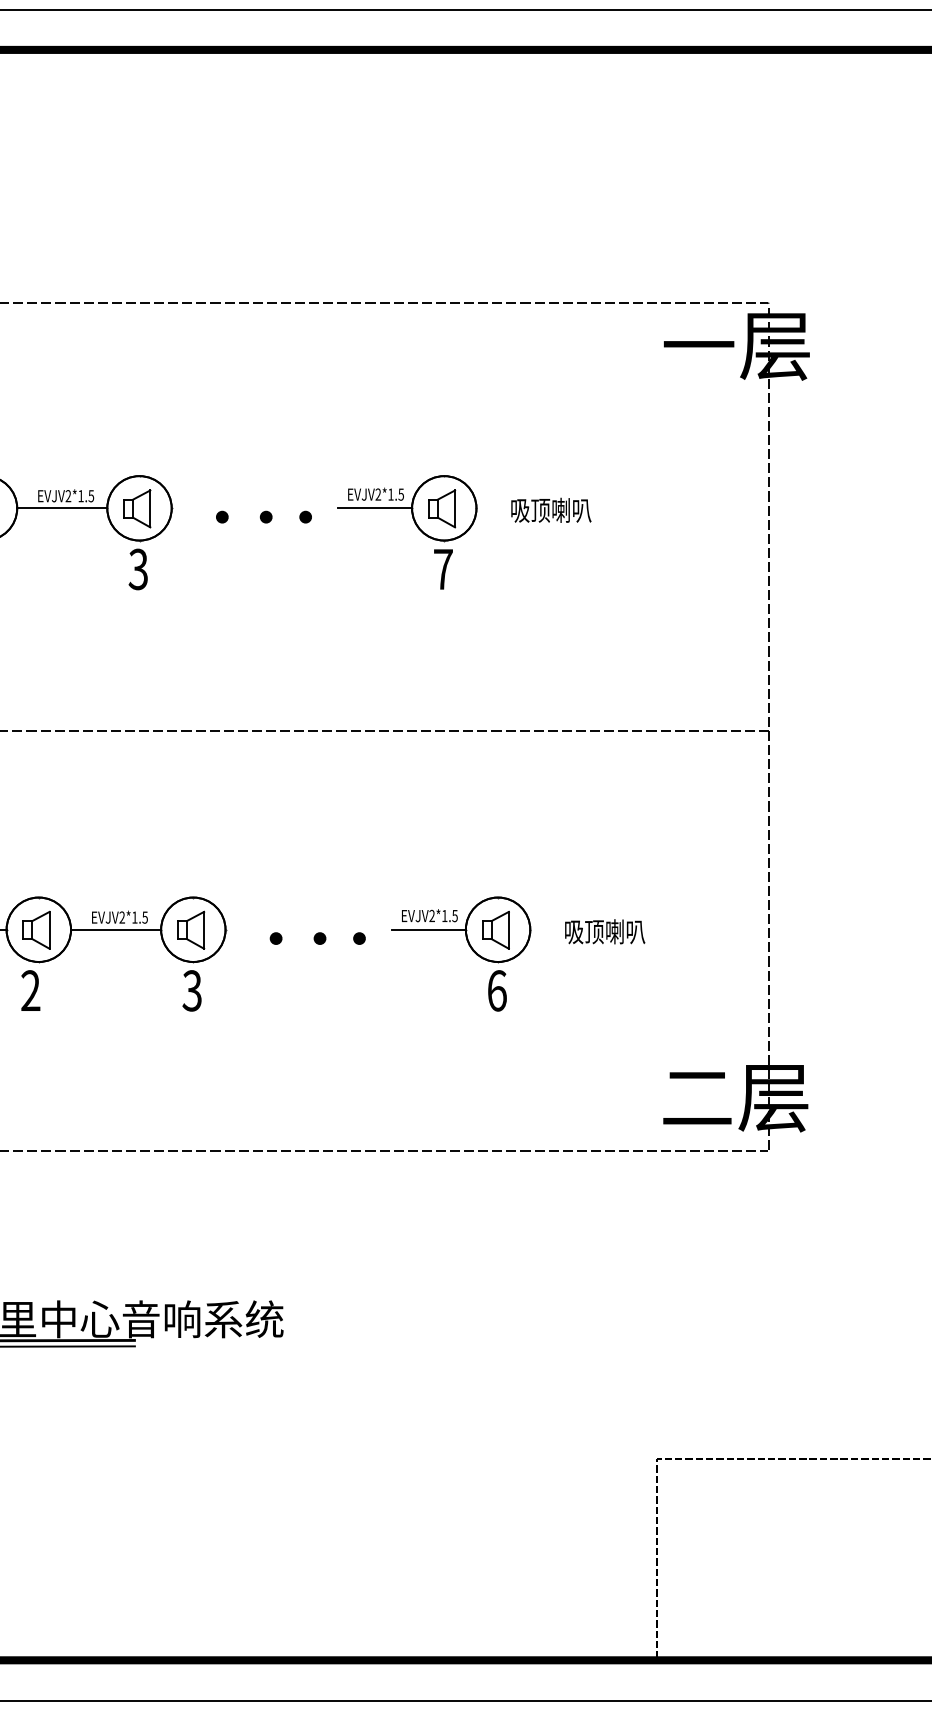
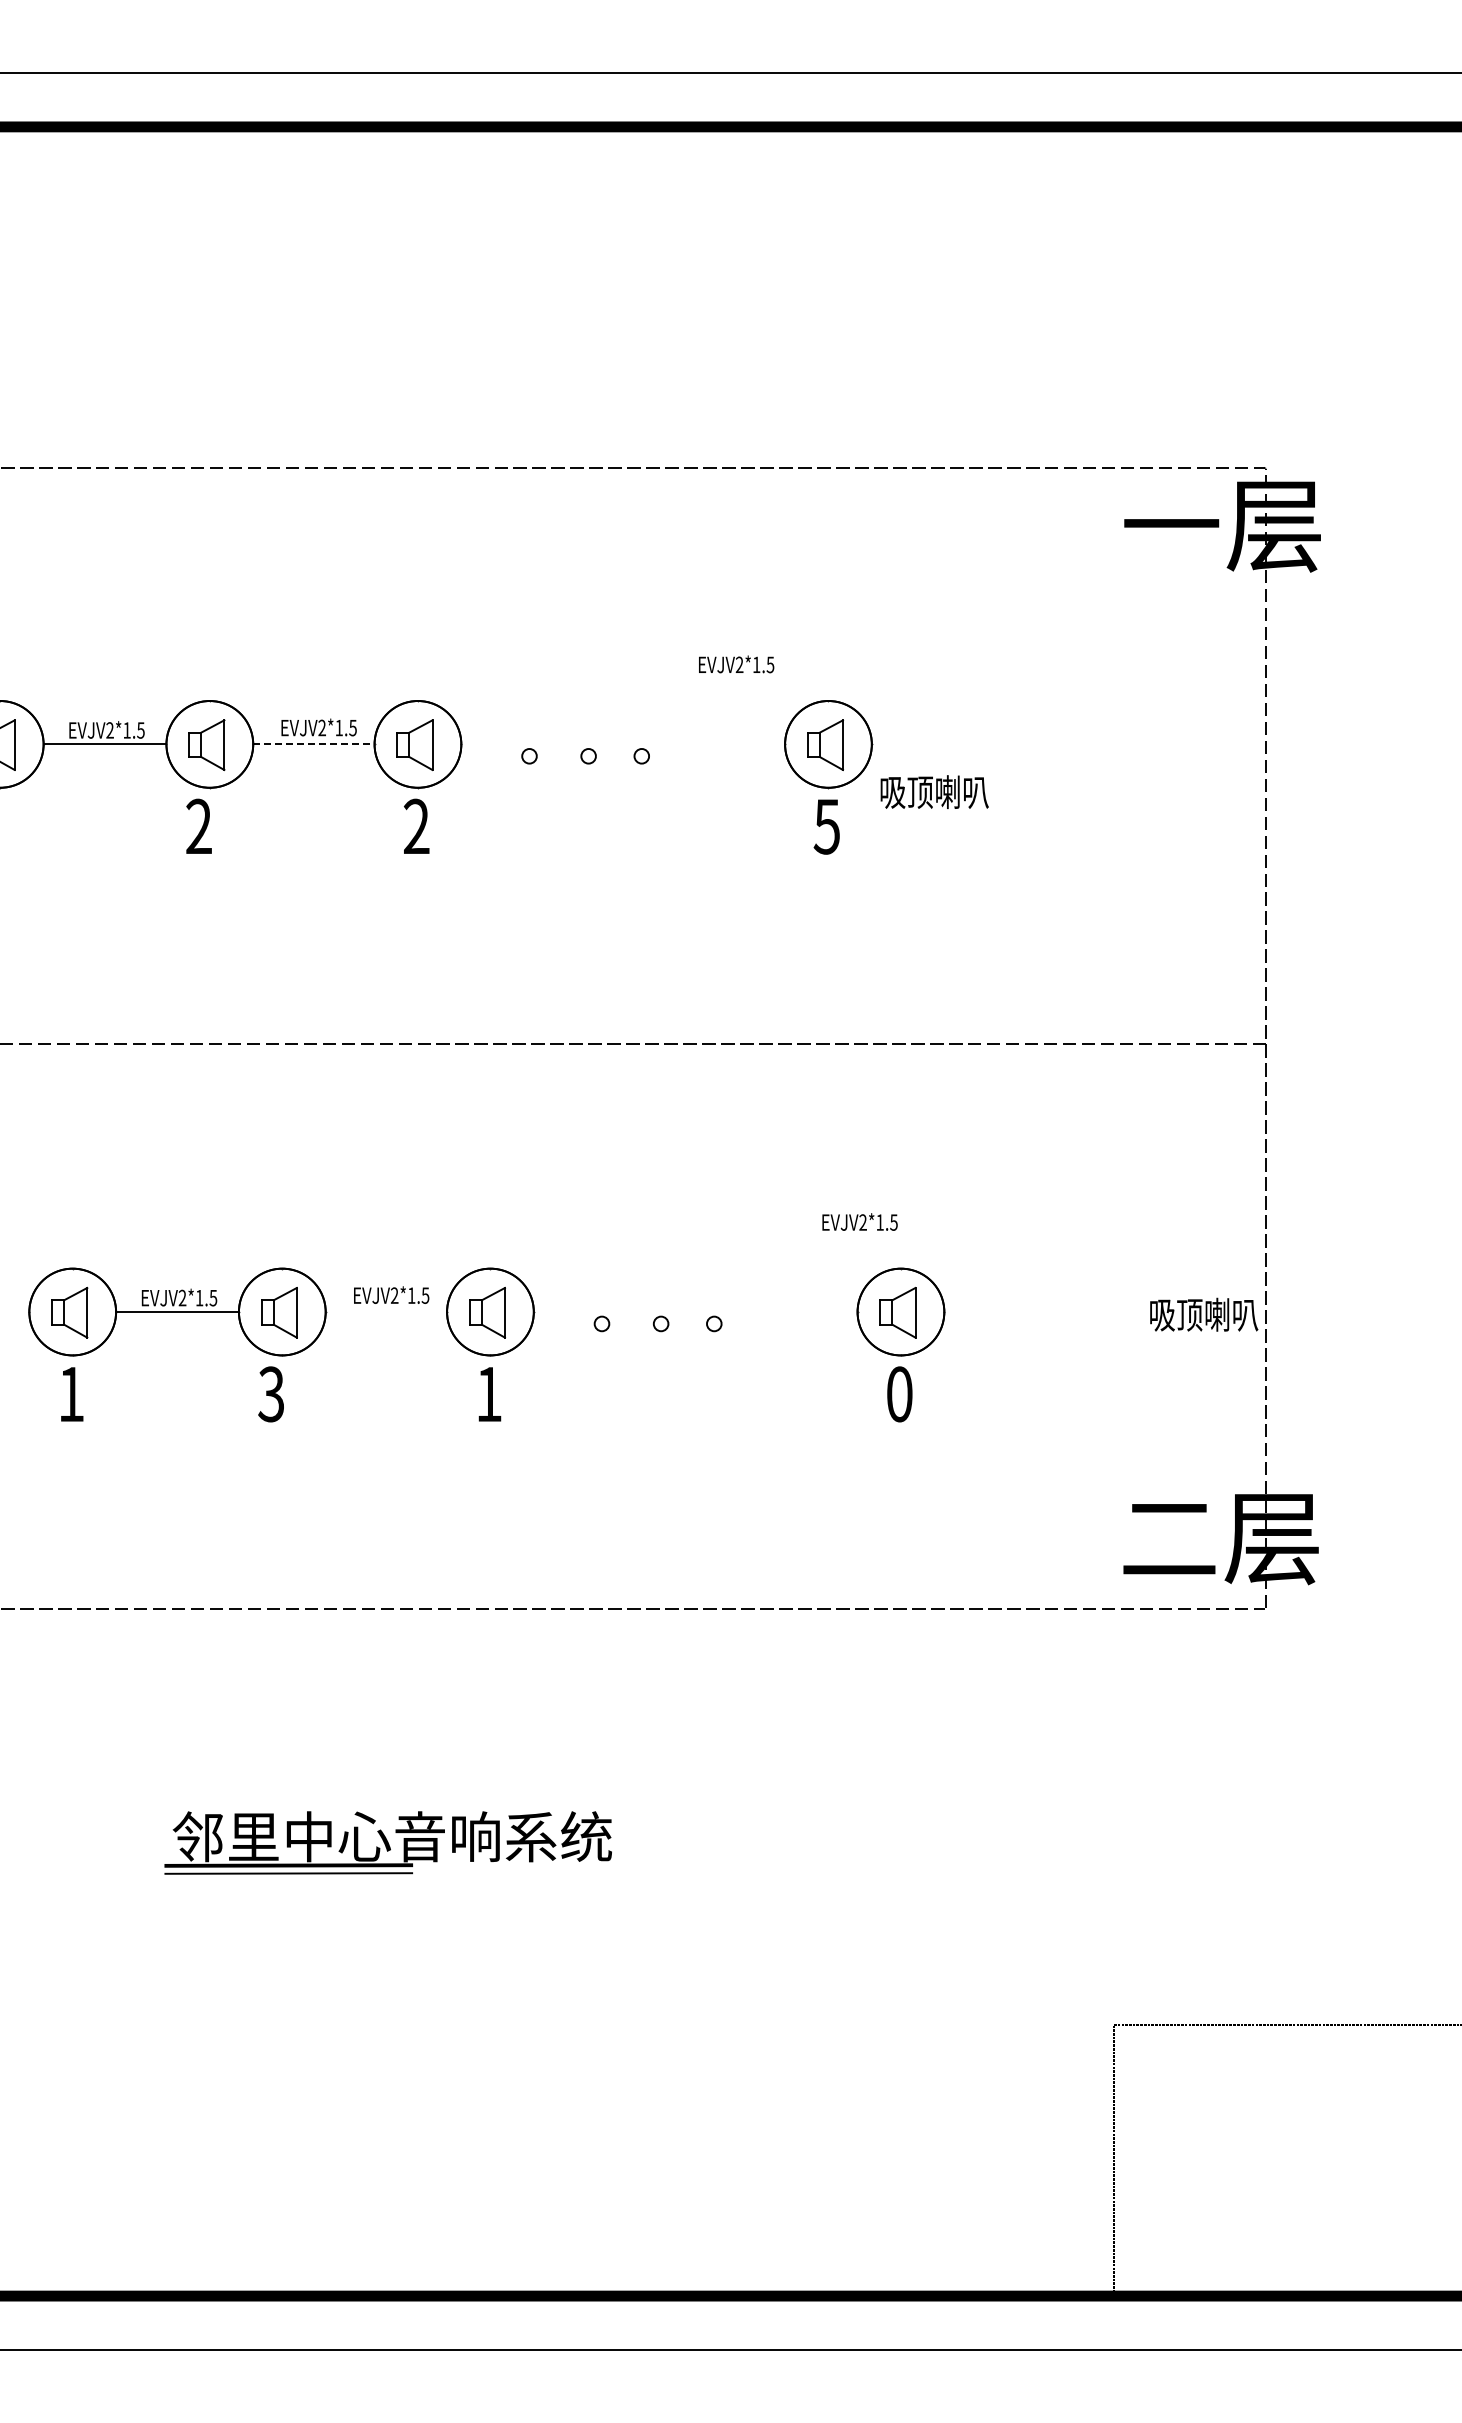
text: (375, 494) -> (736, 664), moved
line: (61, 508) -> (313, 744), solid -> dashed
line: (375, 508) -> (735, 744), removed
text: (551, 509) -> (934, 791), moved
fill: (222, 516) -> (529, 755), removed
fill: (266, 516) -> (588, 755), removed
fill: (305, 516) -> (641, 755), removed
text: (138, 569) -> (416, 826), 3 -> 2
text: (442, 569) -> (826, 826), 7 -> 5
text: (429, 915) -> (859, 1221), moved
line: (116, 930) -> (386, 1312), removed
line: (428, 930) -> (807, 1312), removed
text: (605, 931) -> (1204, 1314), moved
fill: (275, 938) -> (601, 1323), removed
fill: (319, 938) -> (660, 1323), removed
fill: (358, 938) -> (713, 1323), removed
text: (30, 990) -> (271, 1394), 2 -> 3
text: (191, 990) -> (488, 1394), 3 -> 1
text: (497, 990) -> (899, 1394), 6 -> 0

